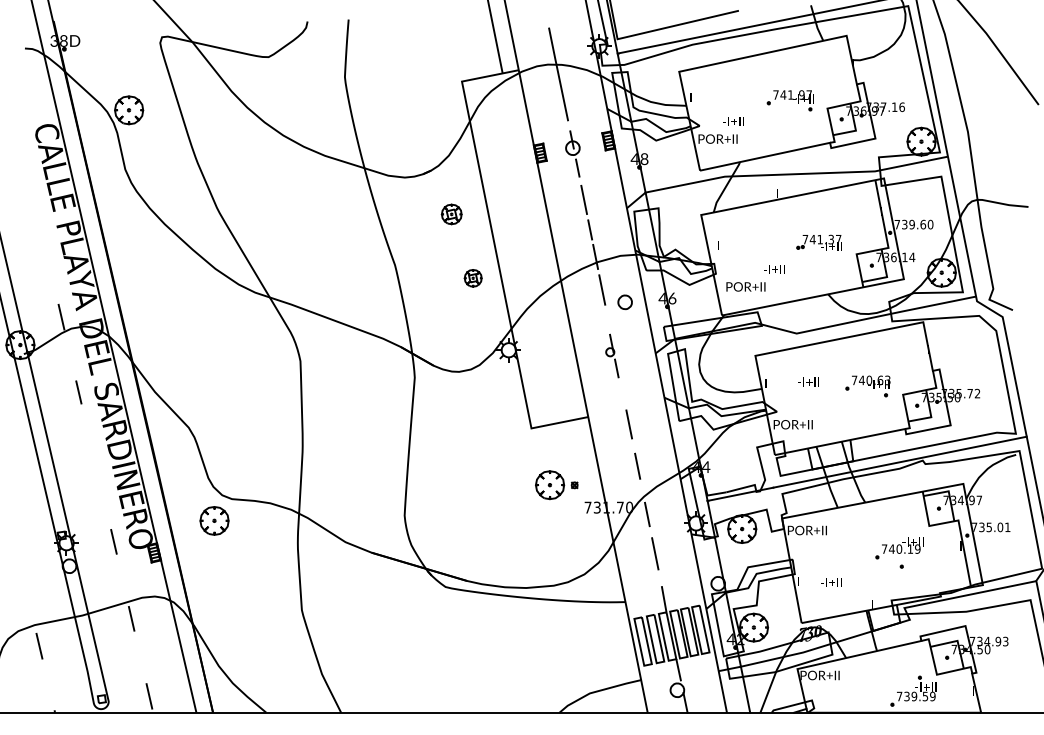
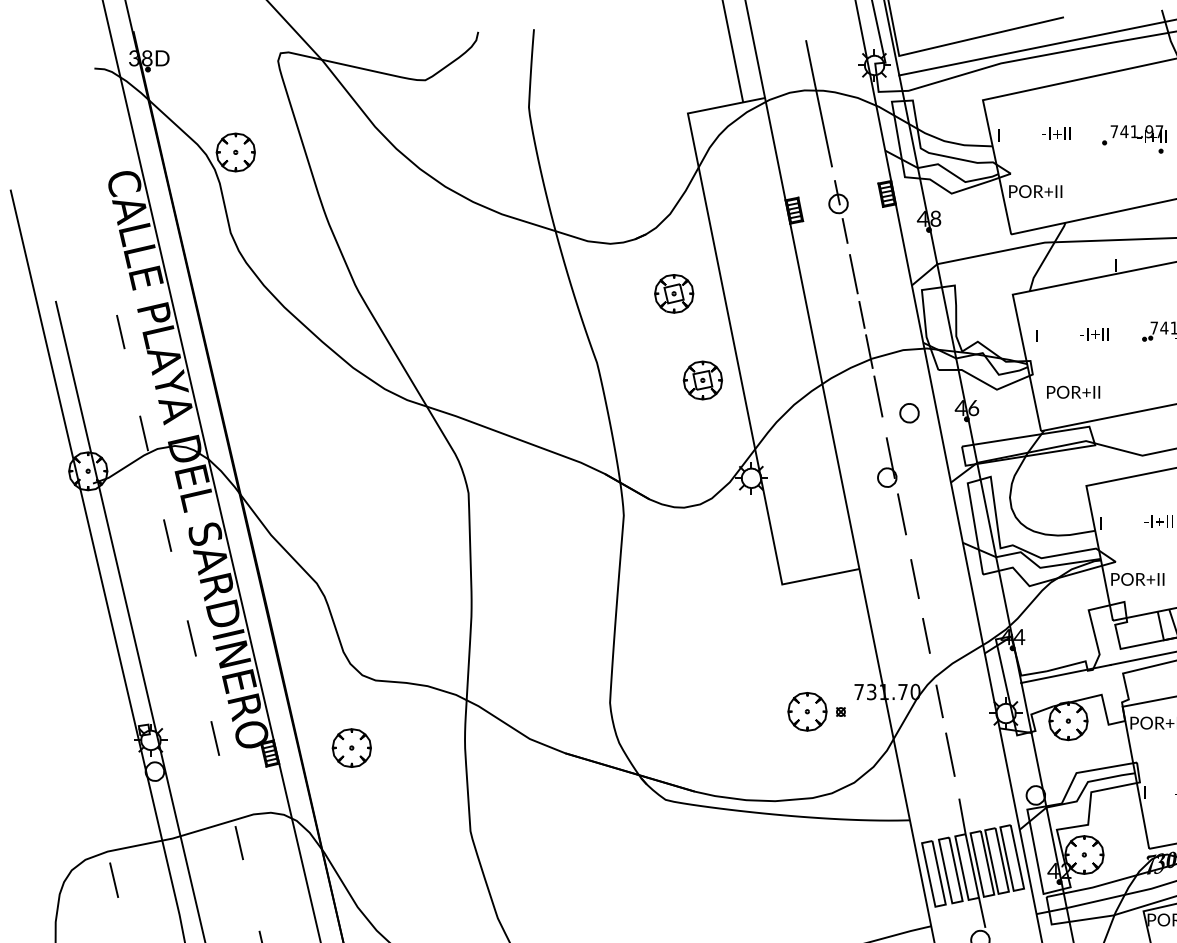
text: (733, 121) -> (1056, 133), moved
part: (451, 214) -> (673, 293), size x1.43
line: (44, 242) -> (120, 331), added
text: (774, 269) -> (1094, 334), moved
part: (473, 278) -> (703, 380), size x1.67
part: (612, 355) -> (892, 485), size x1.67
line: (96, 467) -> (191, 637), added
part: (556, 485) -> (816, 712), moved
part: (214, 520) -> (351, 747), moved

